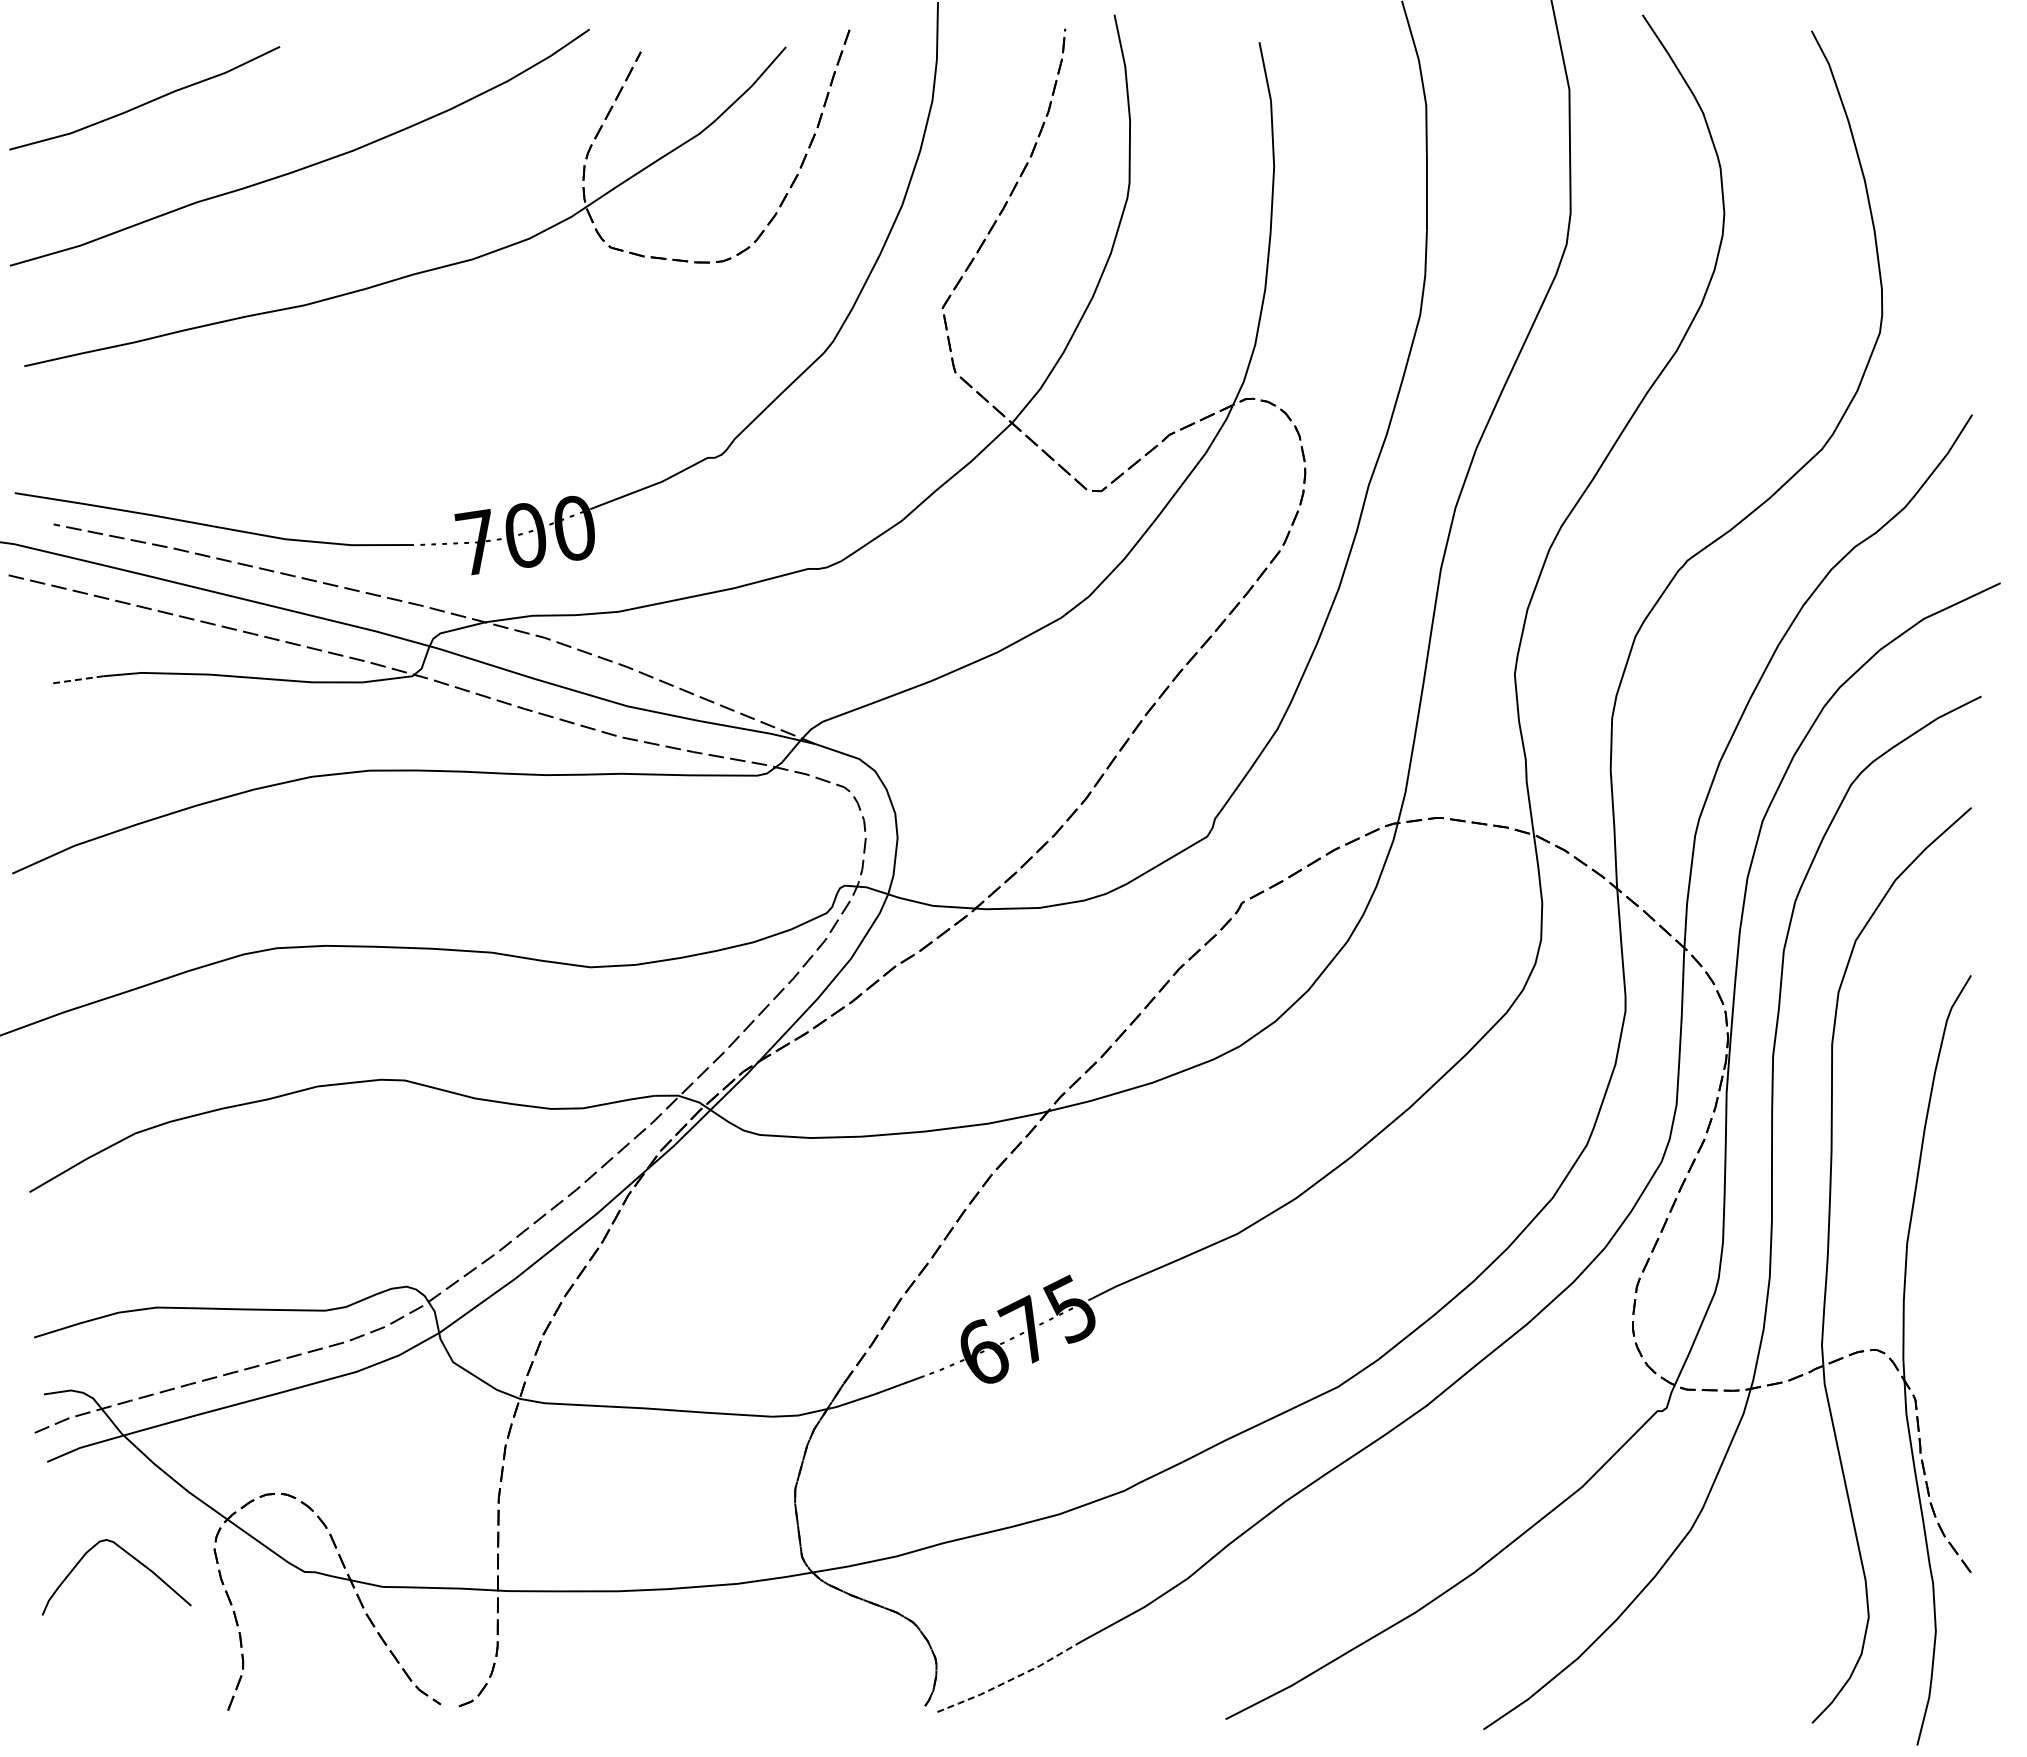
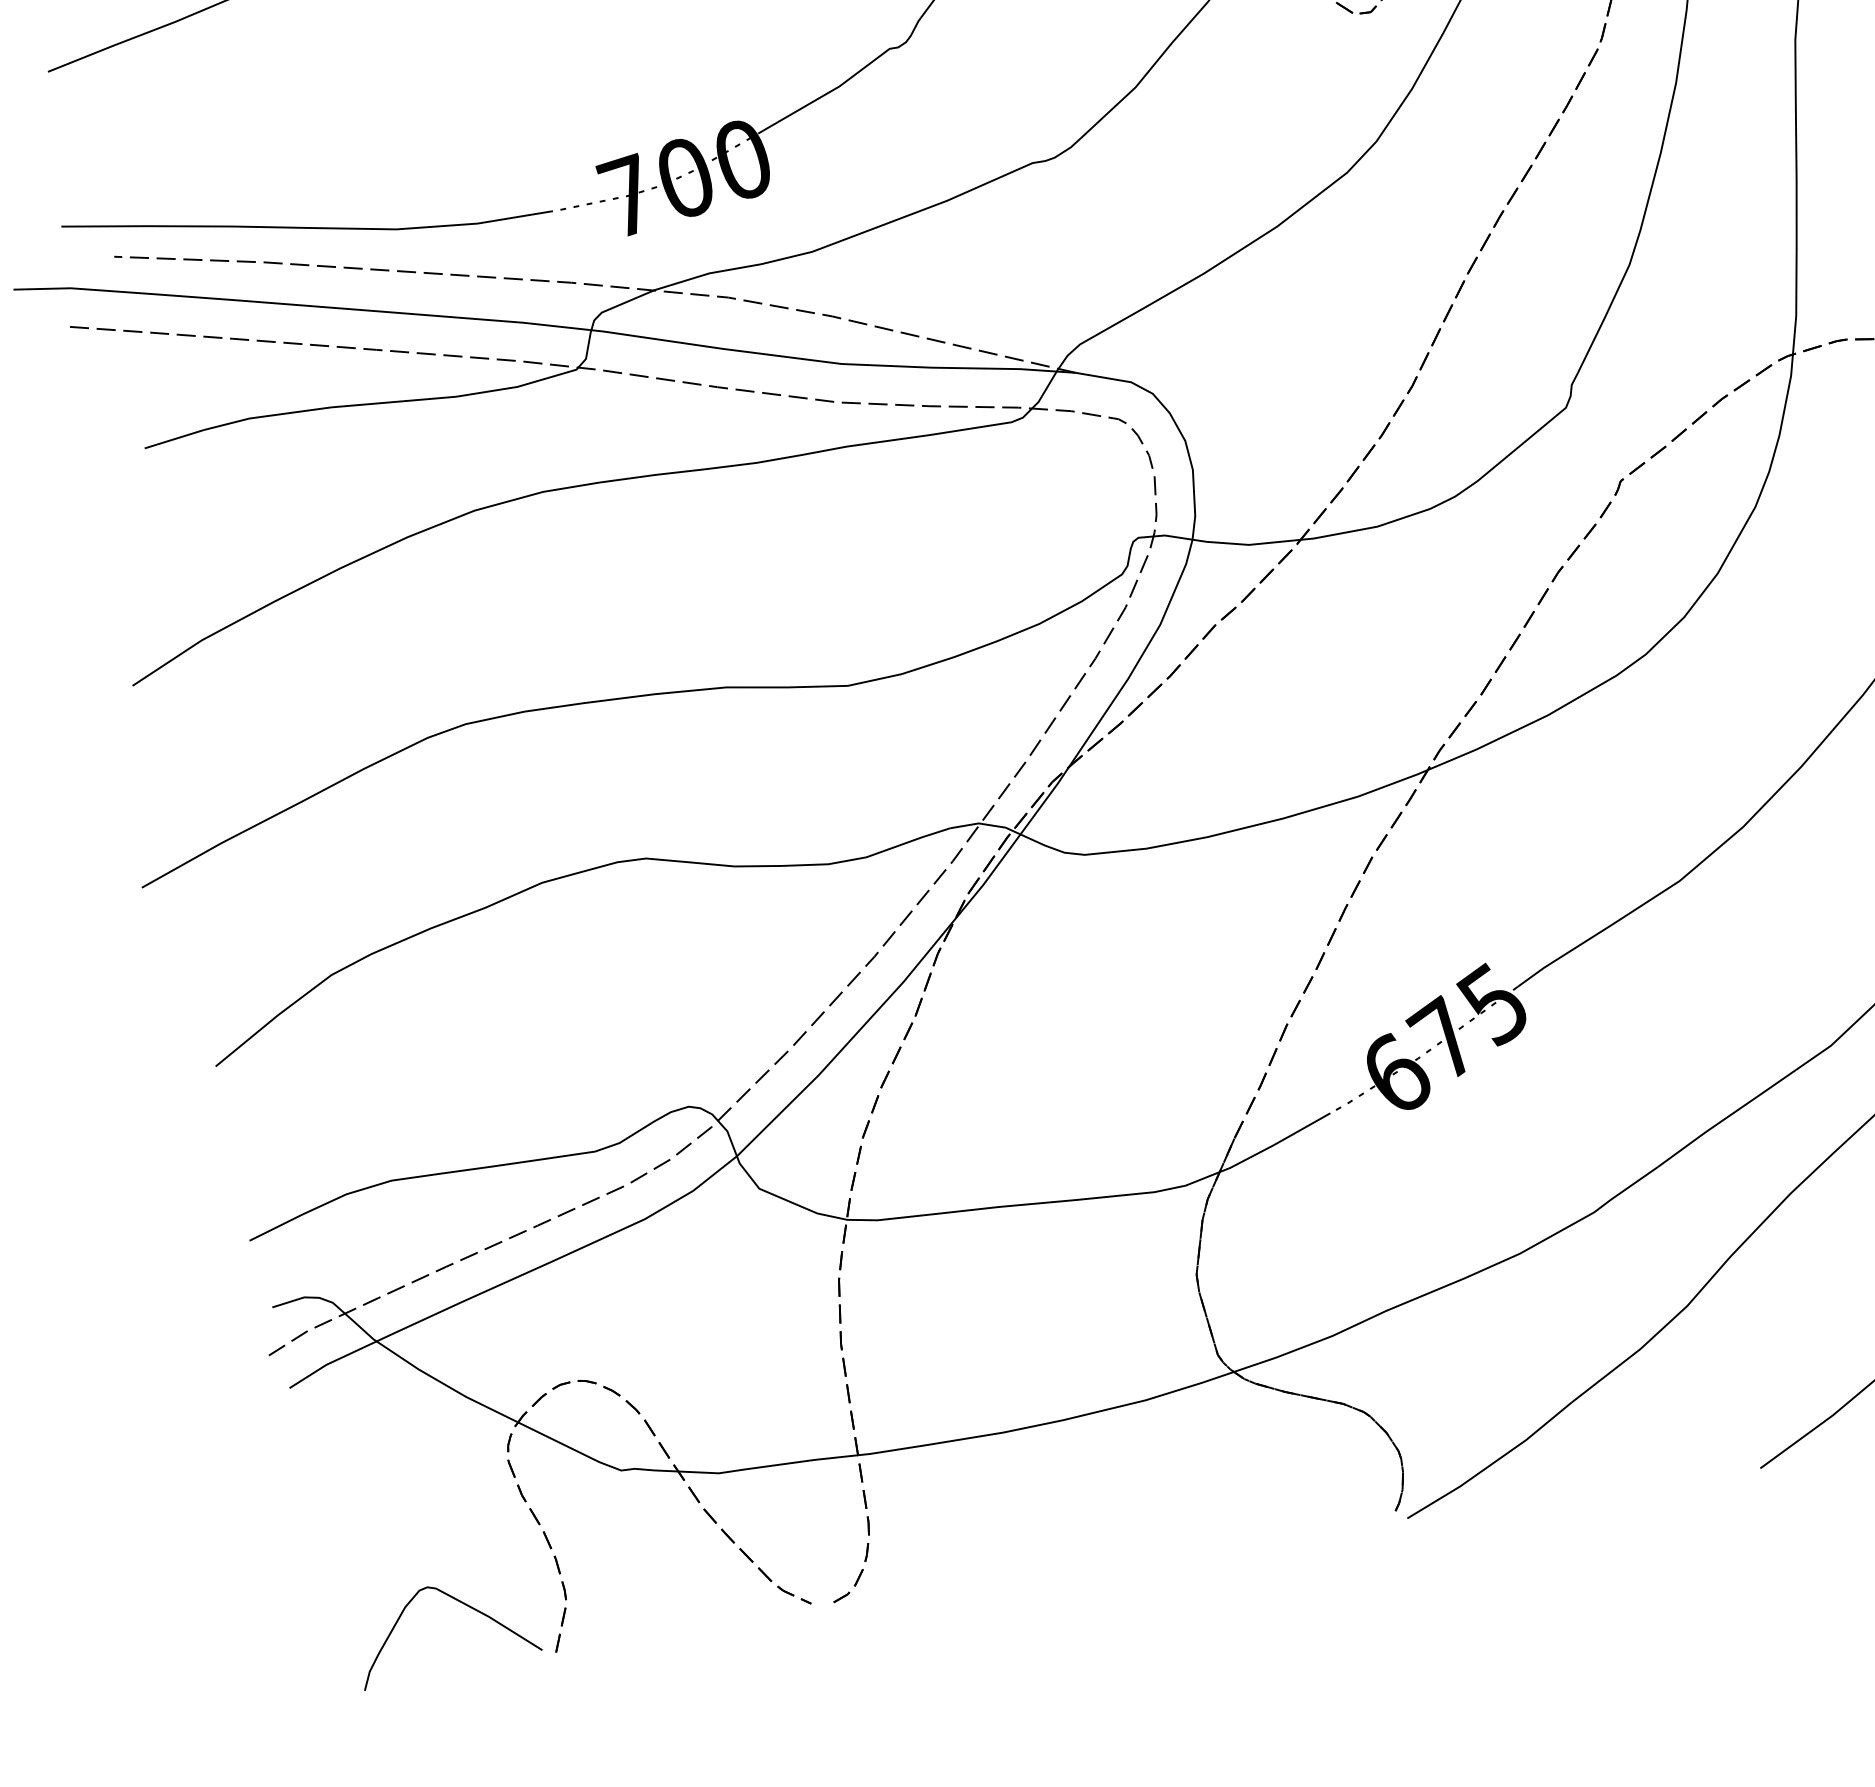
line: (78, 679) -> (174, 438), dashed -> solid
curve: (131, 1557) -> (460, 1603), moved
line: (1008, 1680) -> (1491, 1463), dashed -> solid

